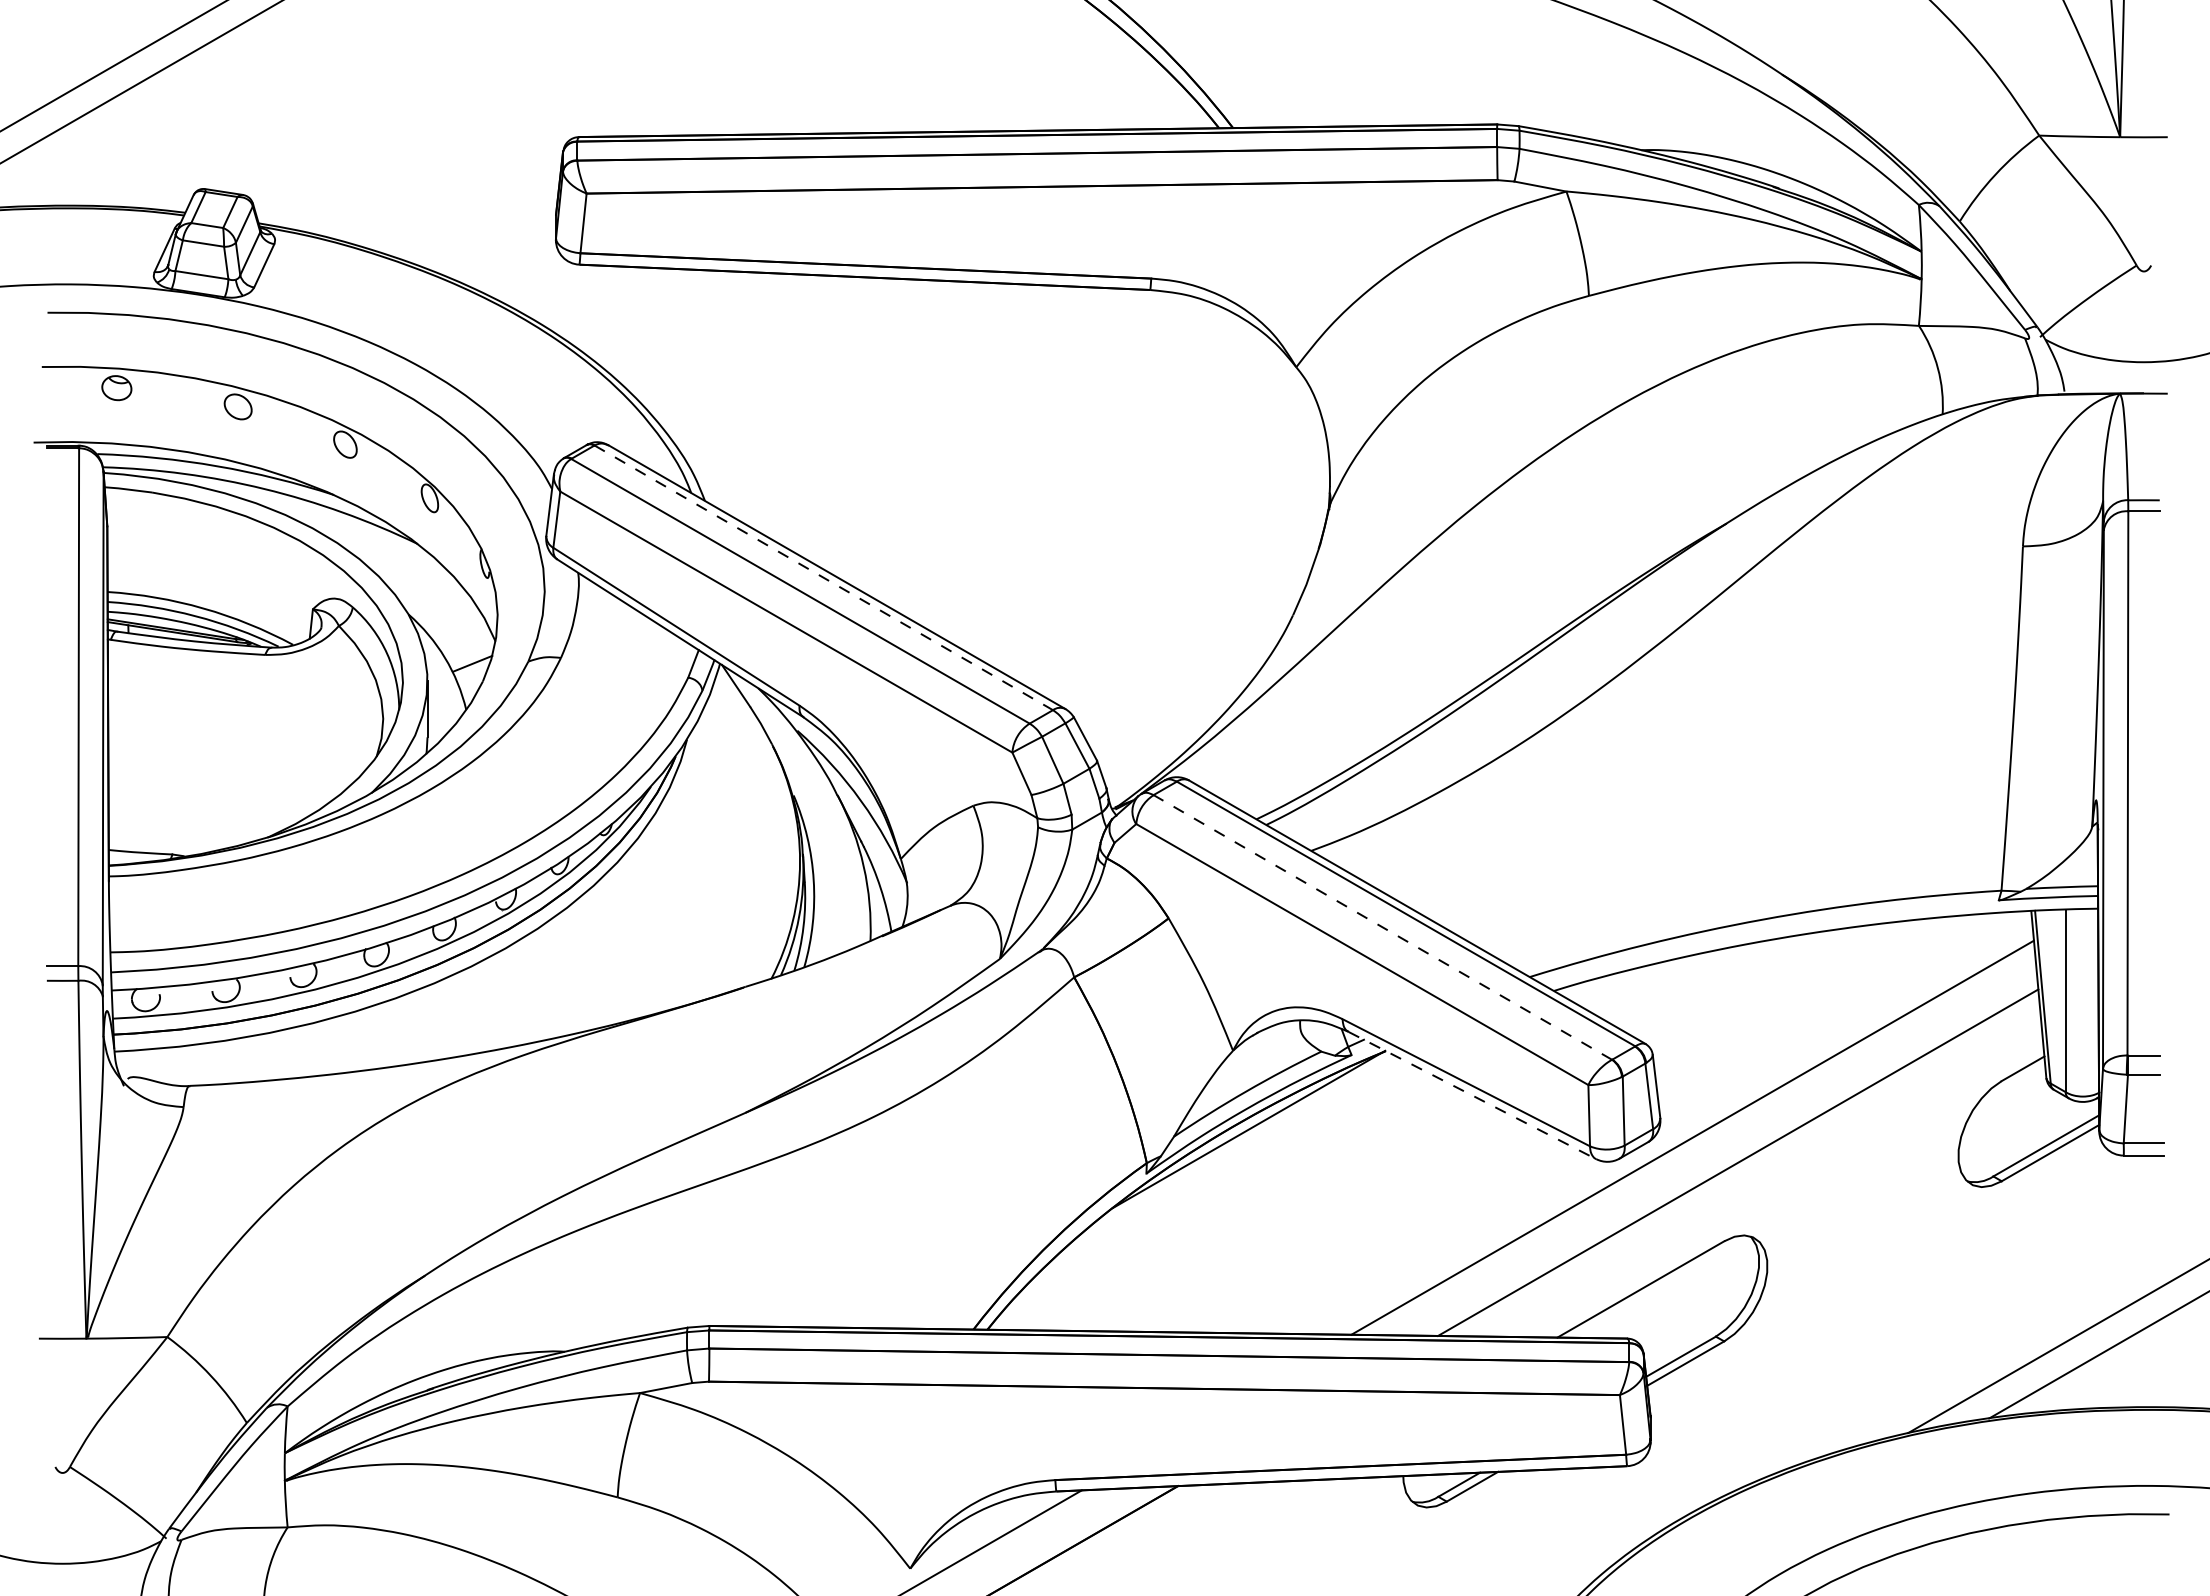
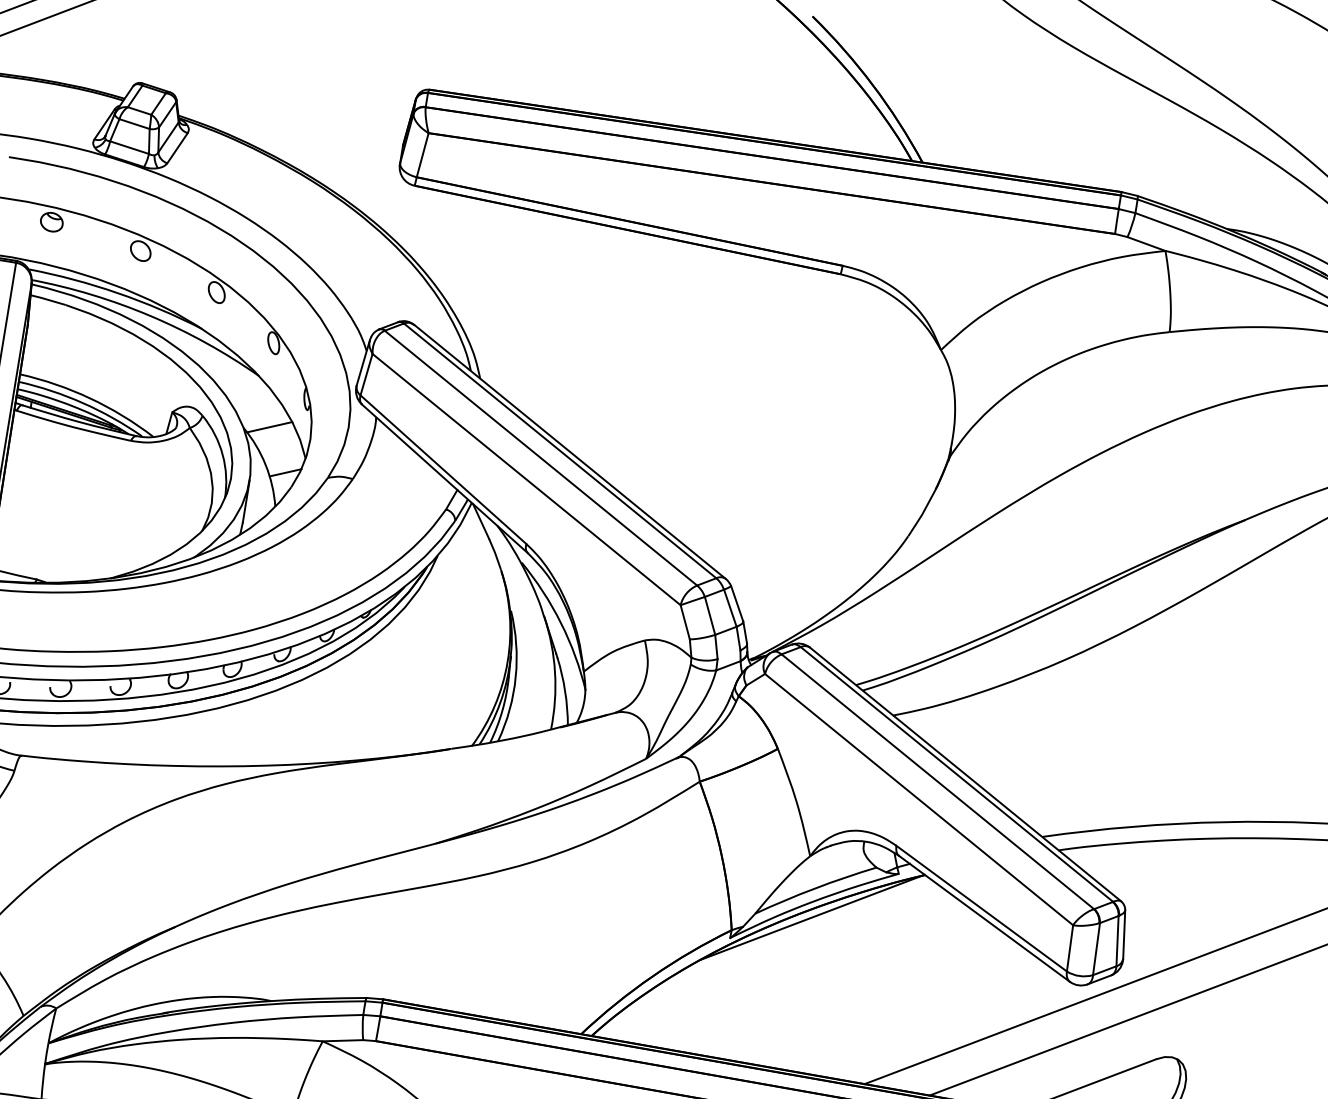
line: (823, 577) -> (559, 450), dashed -> solid
line: (441, 607) -> (269, 426), added
line: (1382, 927) -> (937, 781), dashed -> solid
line: (1472, 1095) -> (984, 918), dashed -> solid

